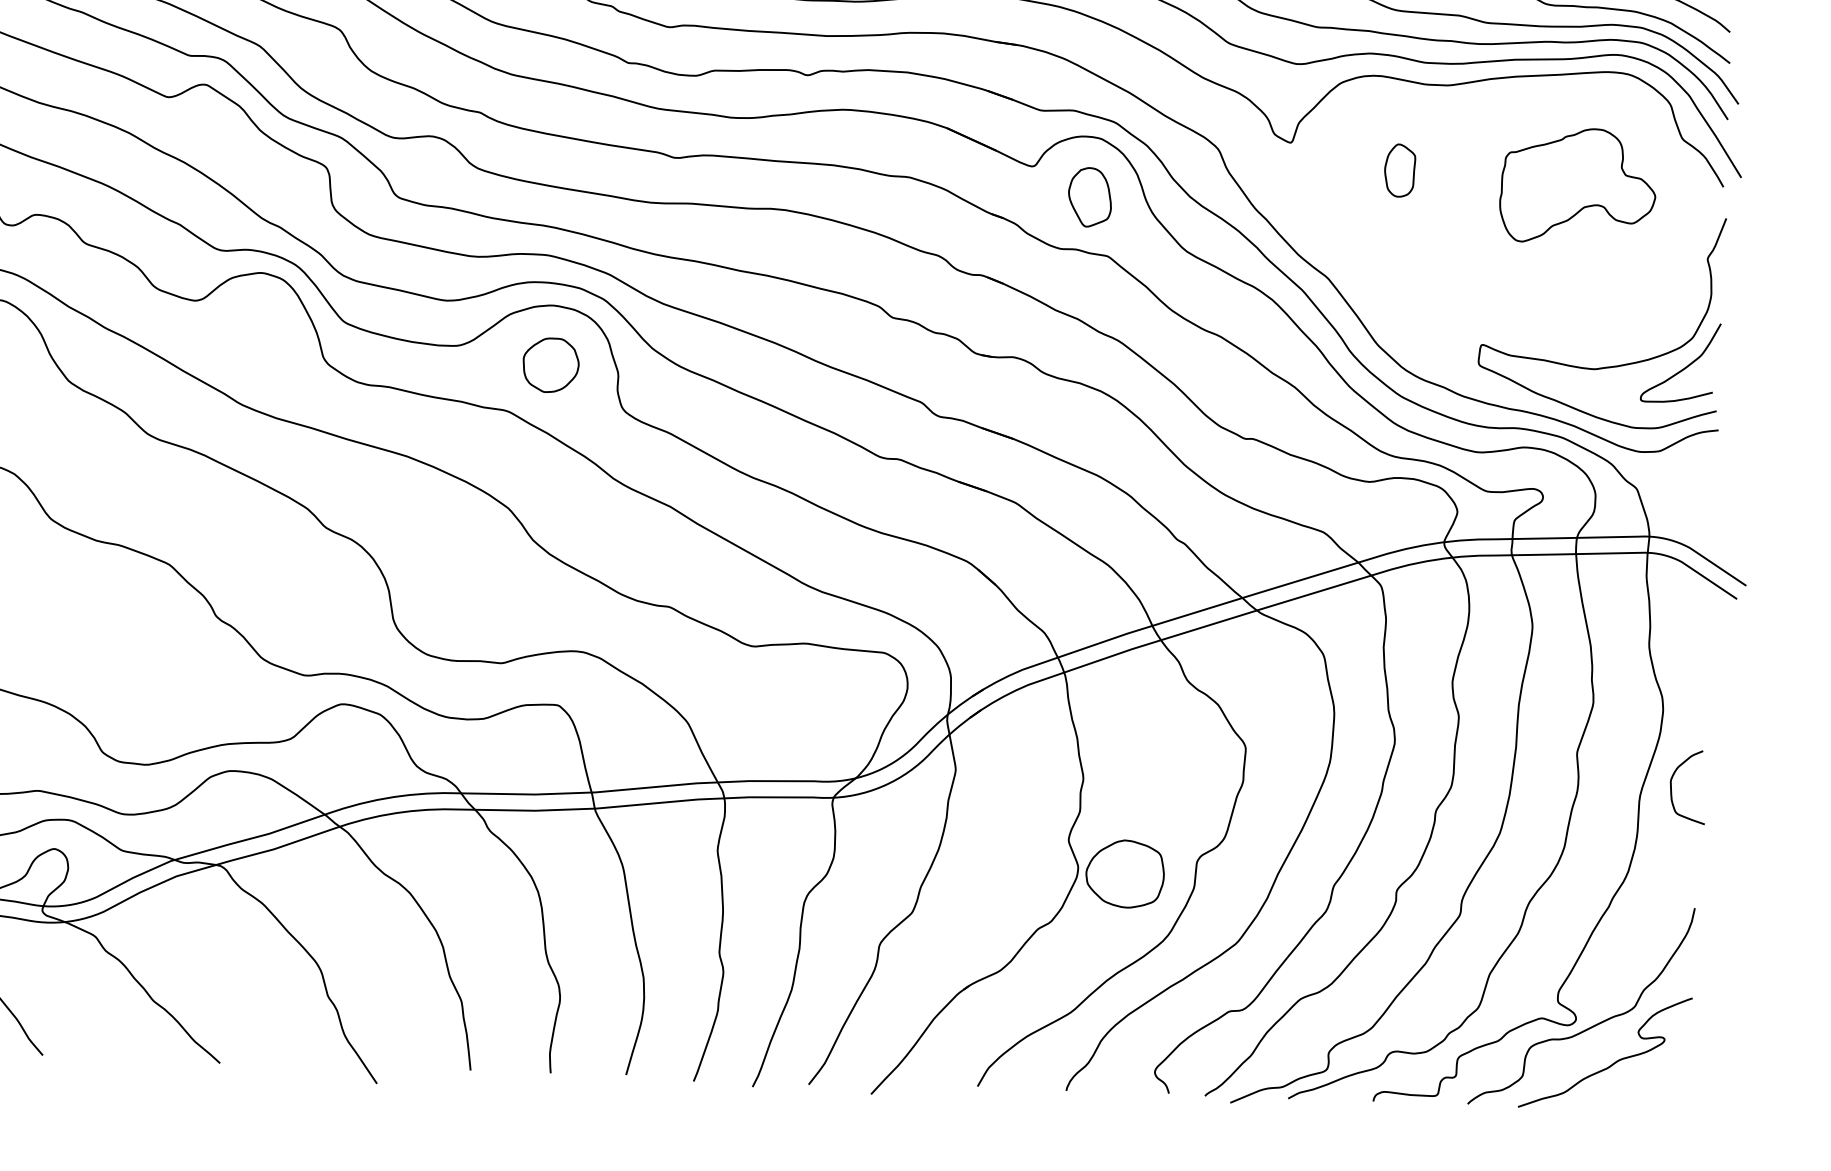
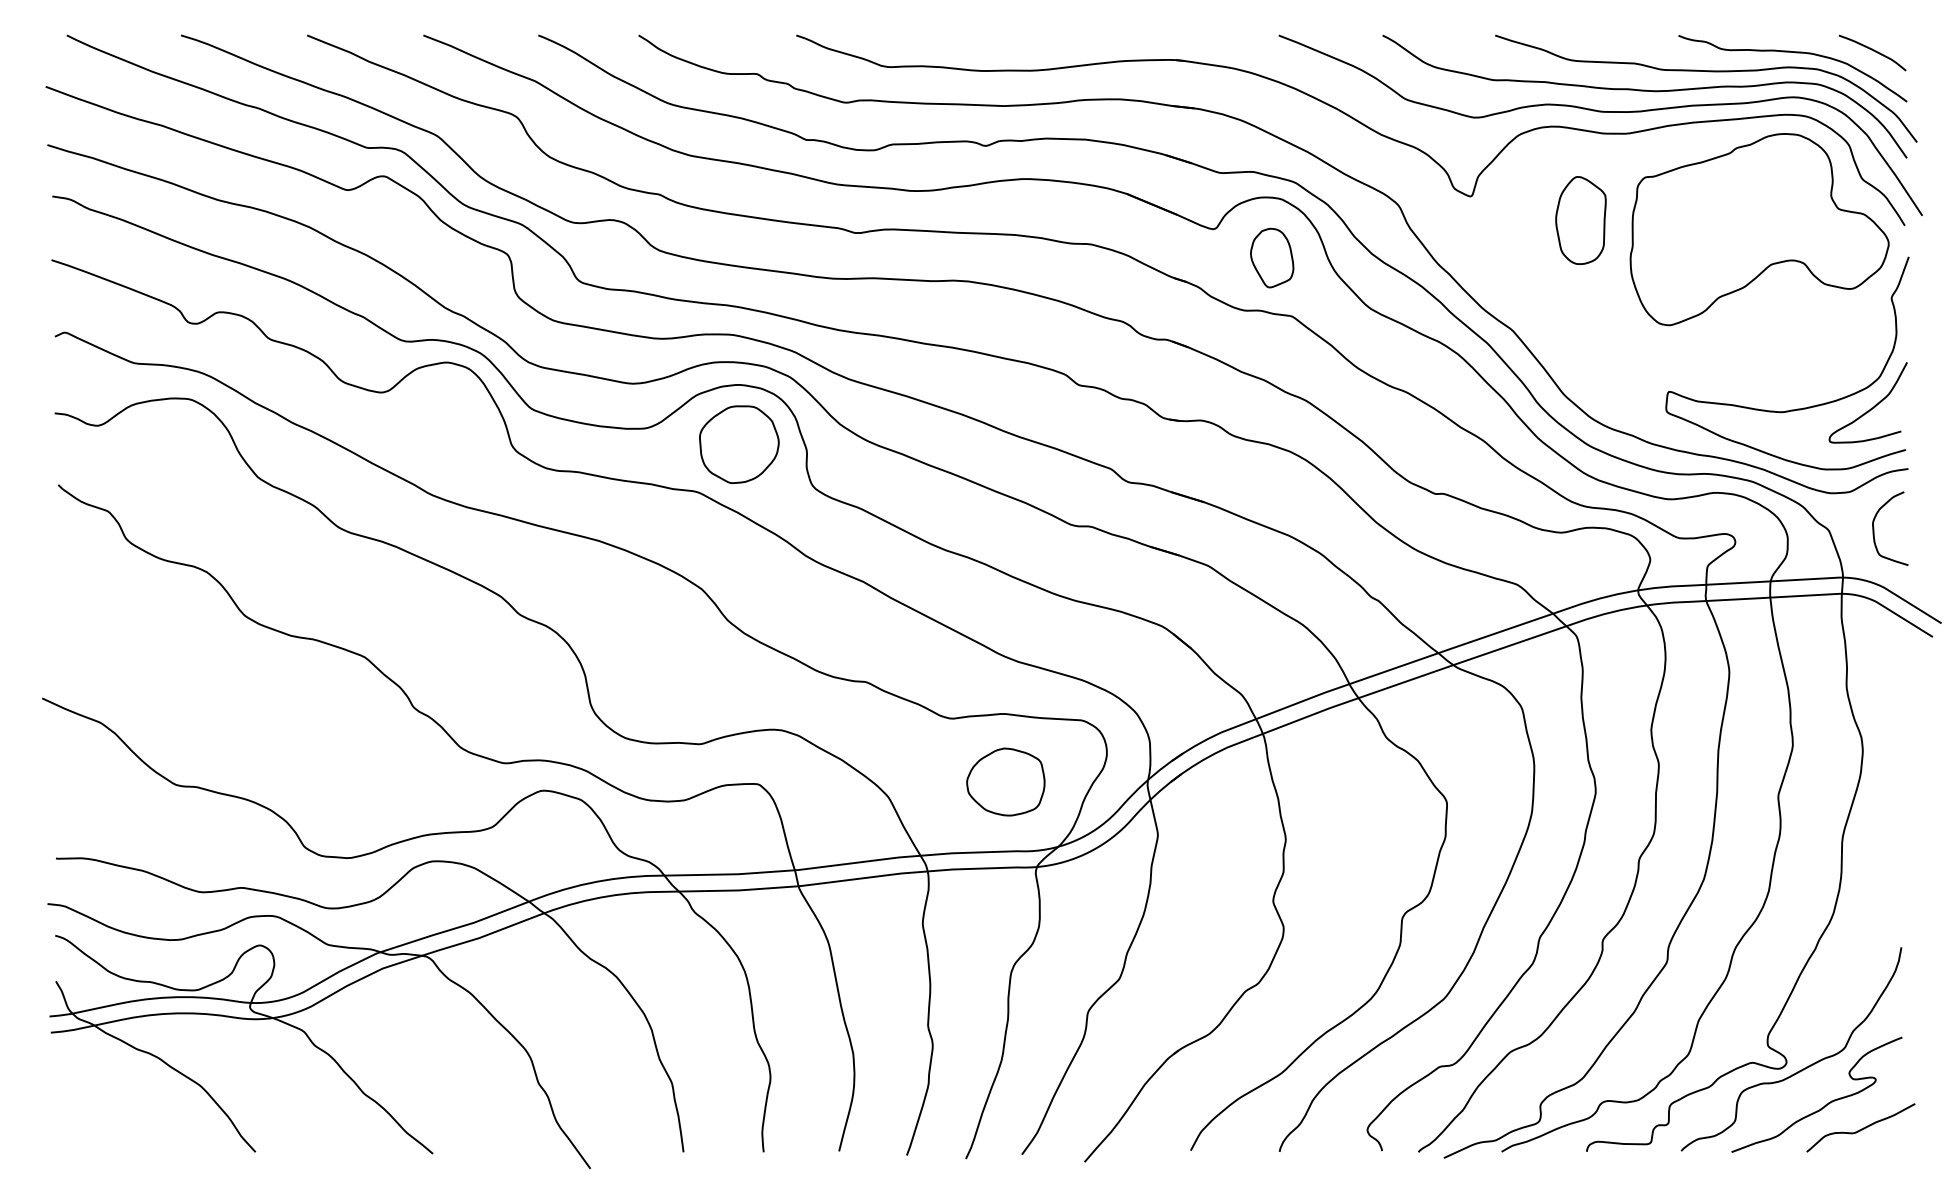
part: (1399, 170) -> (1580, 220), size x1.67
part: (1578, 185) -> (1759, 229), size x1.67
part: (551, 365) -> (739, 444), size x1.43
curve: (1672, 786) -> (1874, 528), moved
part: (1124, 873) -> (1005, 781), moved
curve: (1648, 1087) -> (1861, 1128), added

